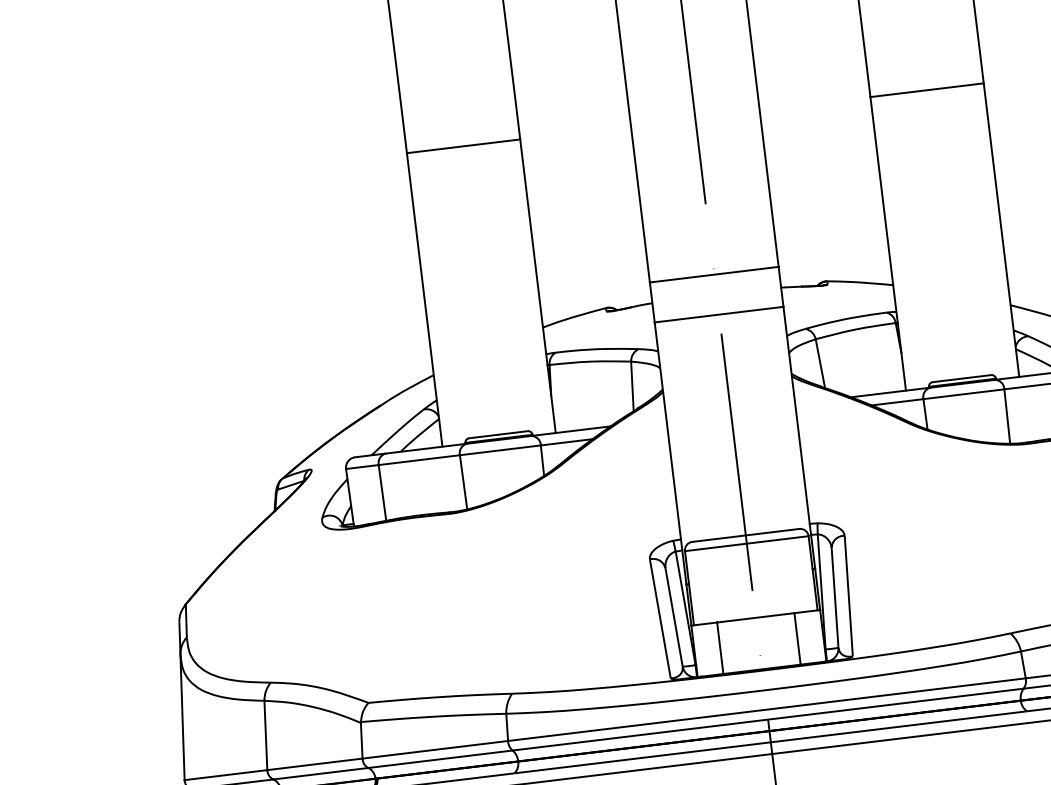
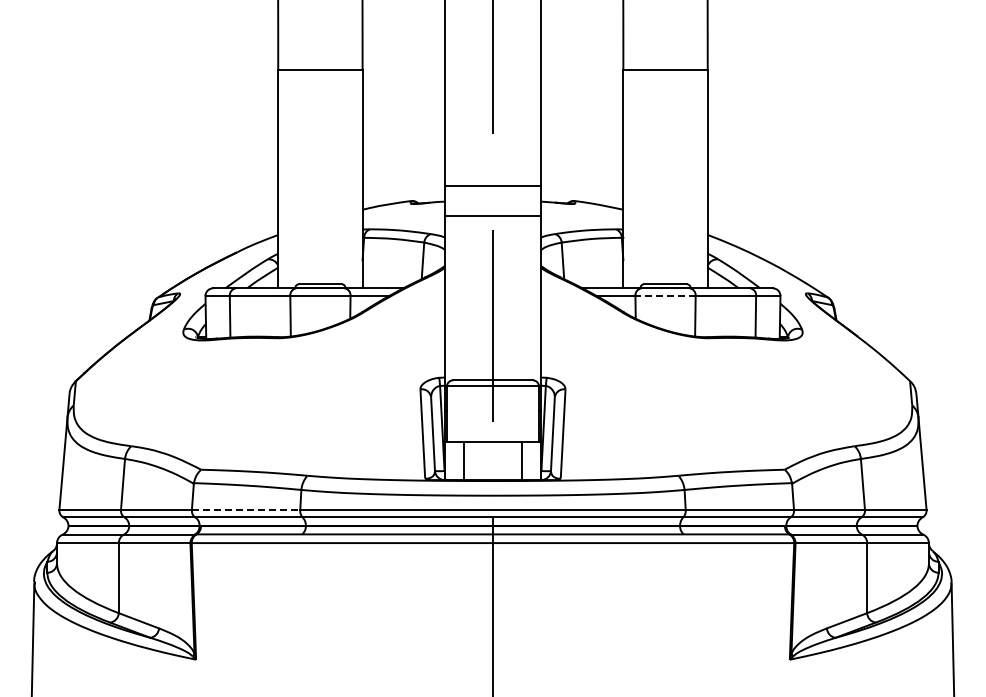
line: (963, 394) -> (665, 296), solid -> dashed
line: (435, 750) -> (246, 510), solid -> dashed

